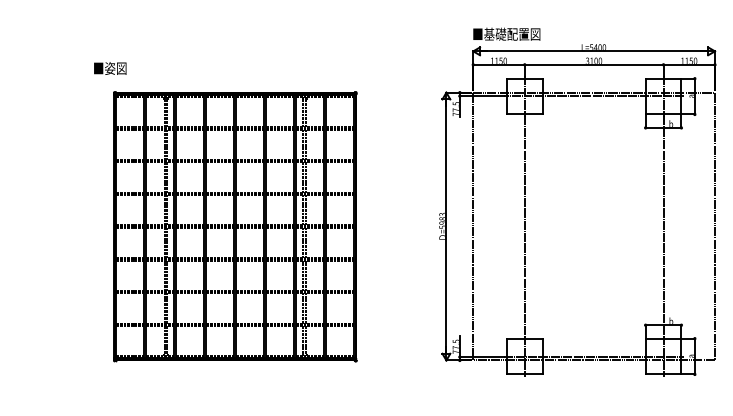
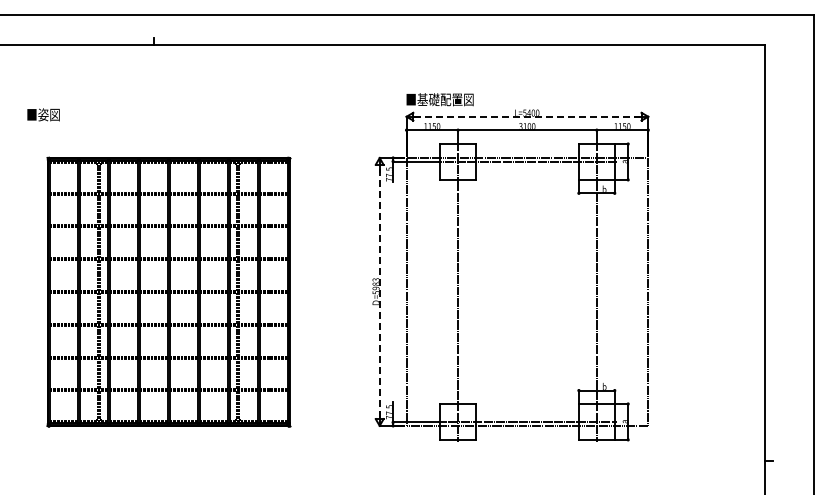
line: (594, 51) -> (527, 116), solid -> dashed
text: (110, 68) -> (43, 114), moved
line: (446, 226) -> (379, 291), solid -> dashed

